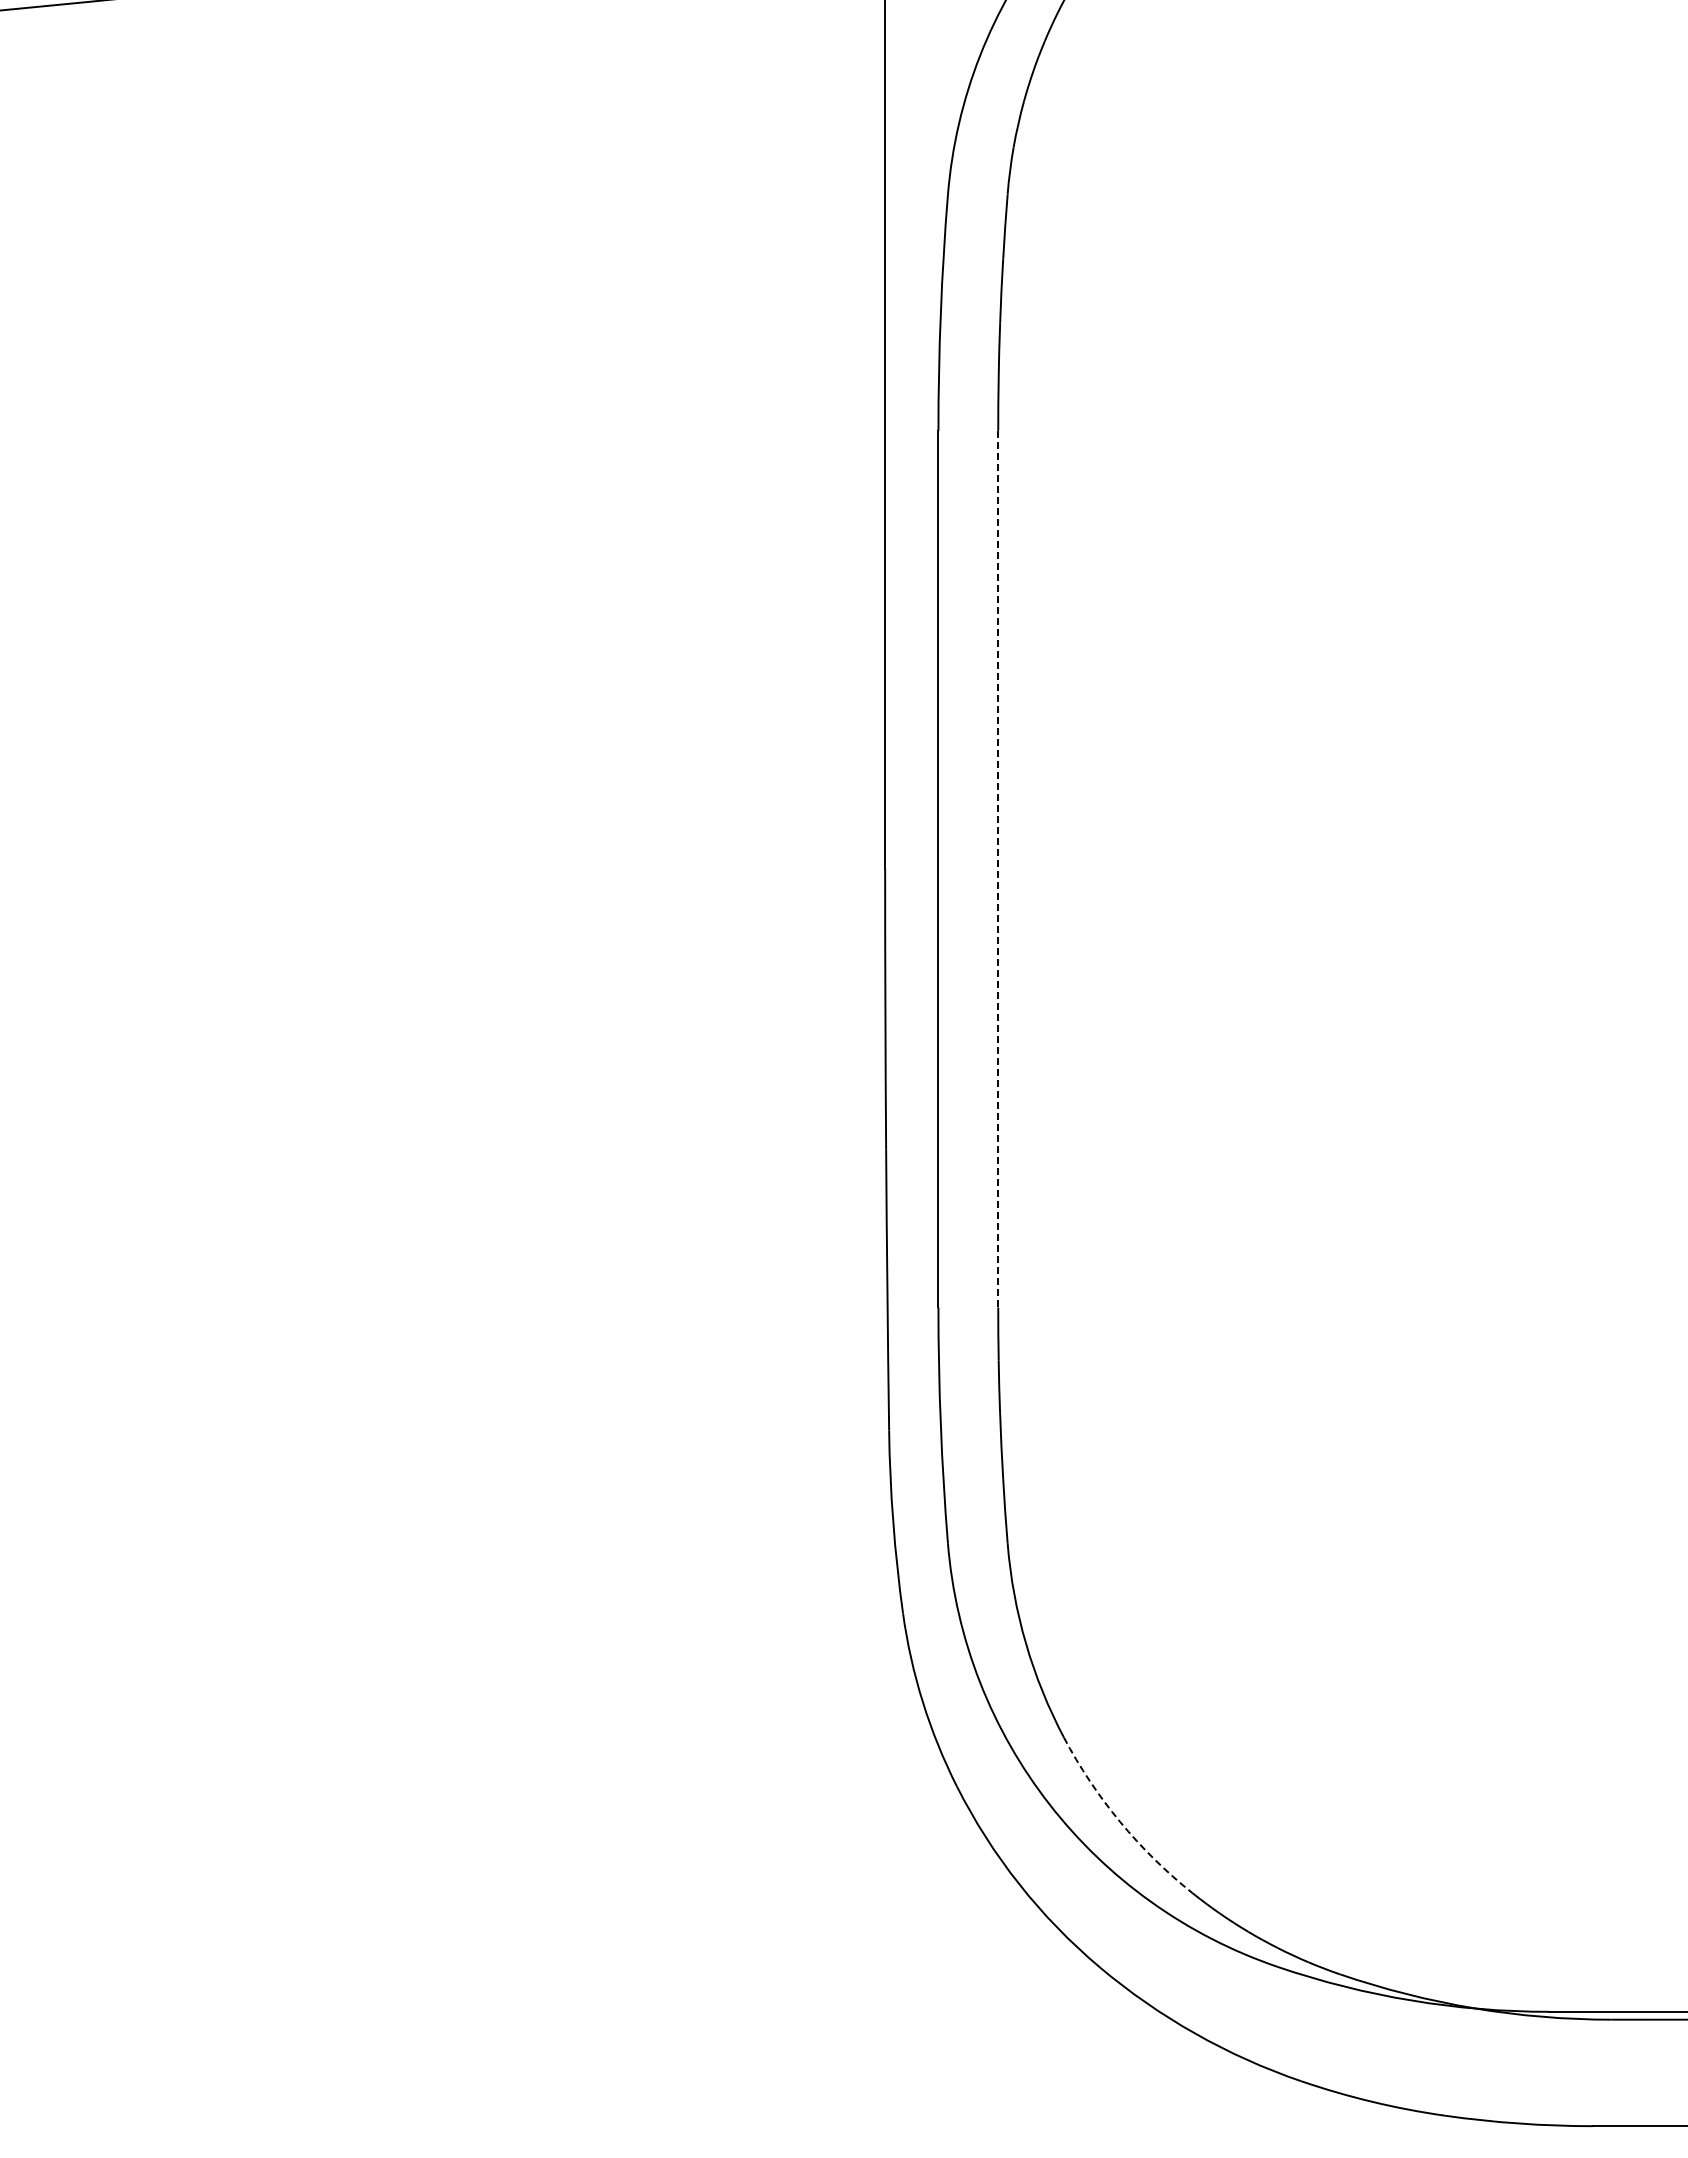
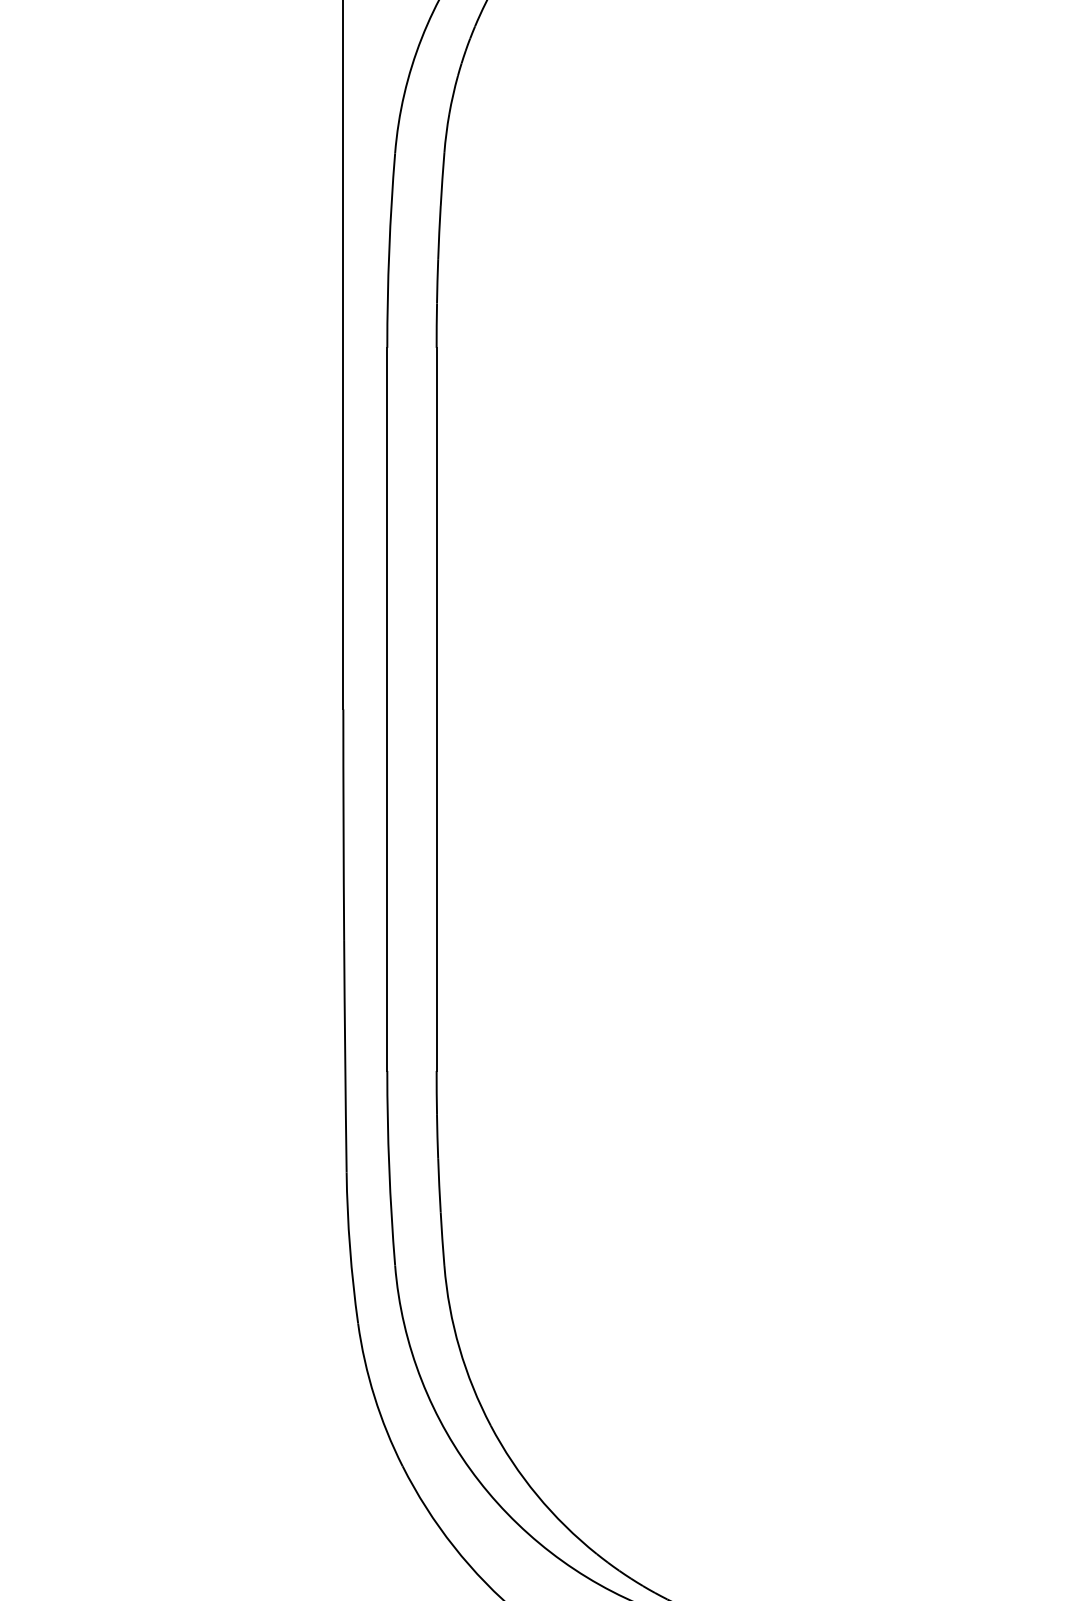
line: (998, 868) -> (436, 708), dashed -> solid
arc: (1120, 1821) -> (537, 1495), dashed -> solid

